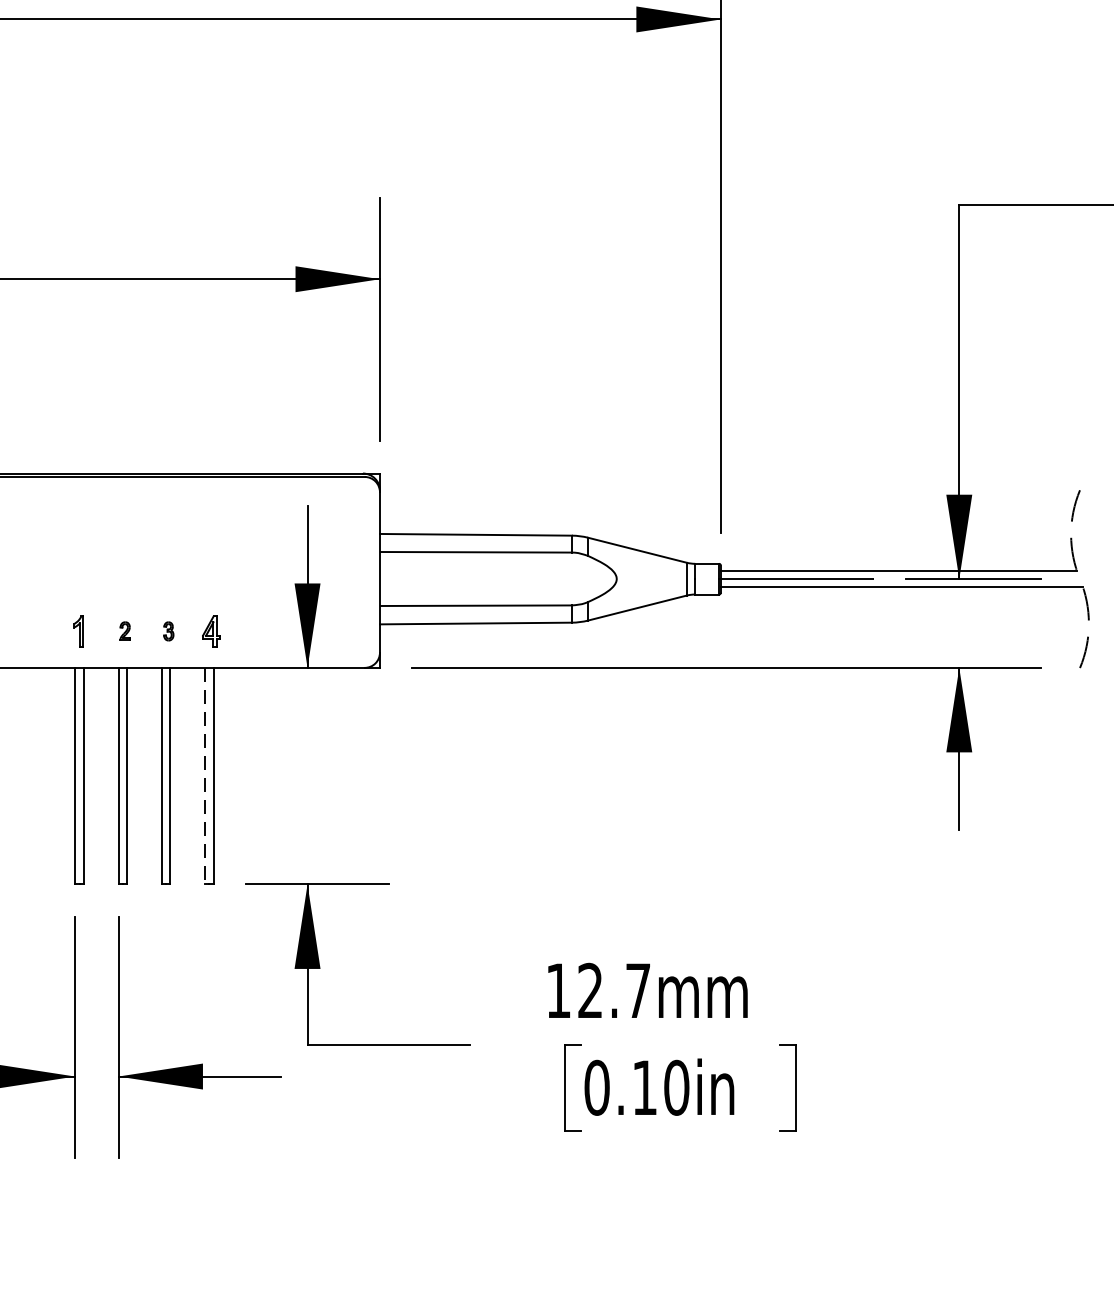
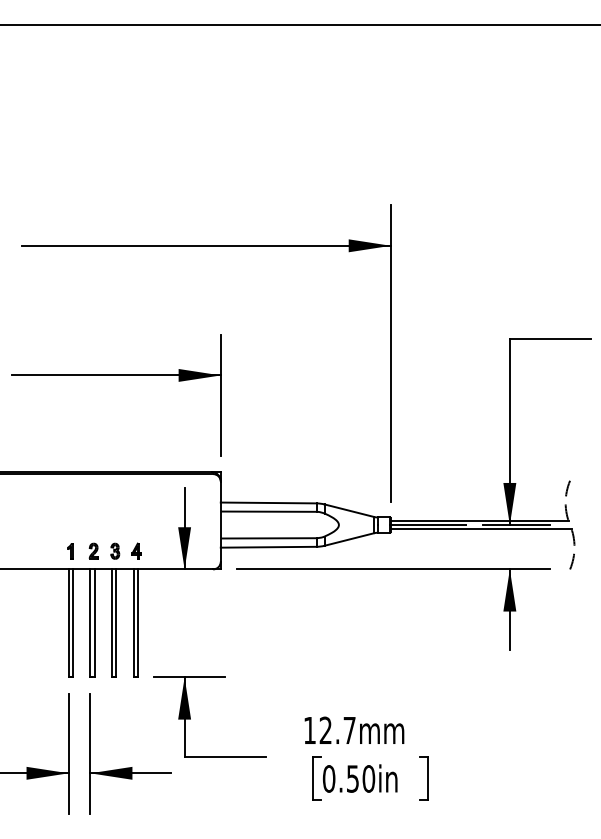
part: (124, 630) -> (93, 550), size x1.67
part: (169, 630) -> (115, 550), size x1.67
line: (205, 776) -> (133, 623), dashed -> solid
text: (643, 1086) -> (352, 778), 0.10in -> 0.50in

